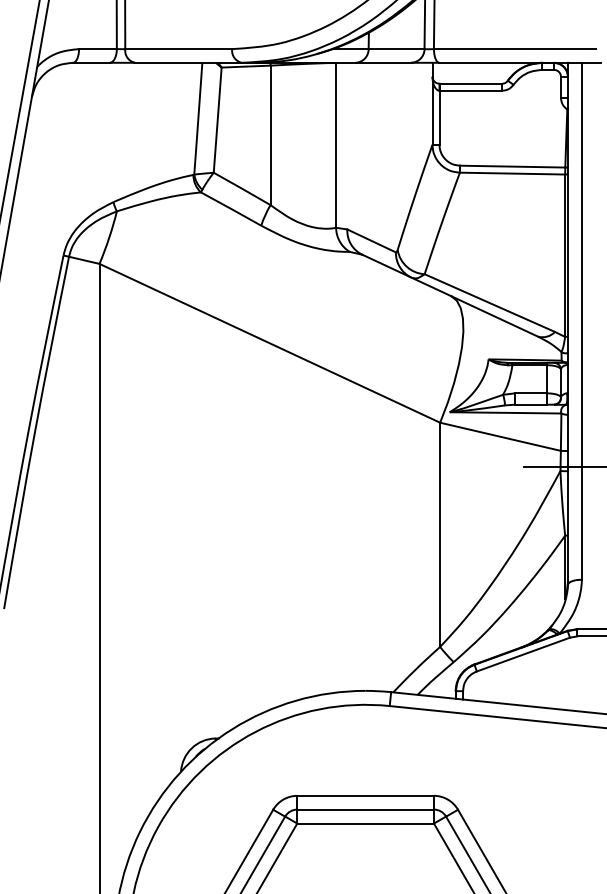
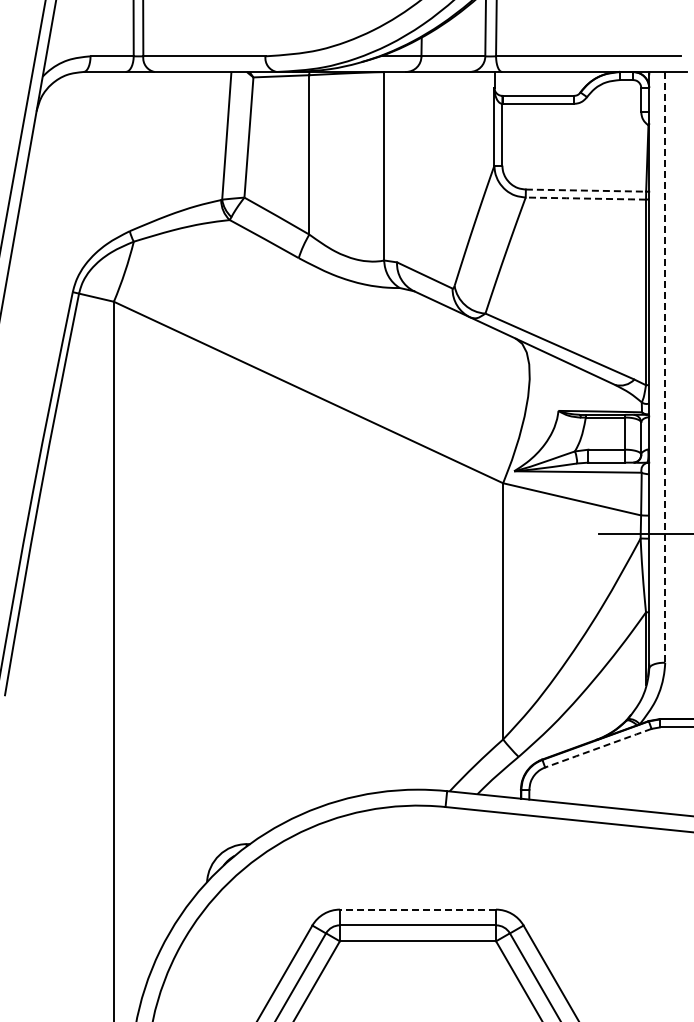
line: (513, 166) -> (586, 190), solid -> dashed
line: (512, 173) -> (585, 198), solid -> dashed
line: (582, 321) -> (665, 367), solid -> dashed
line: (523, 654) -> (598, 748), solid -> dashed
line: (366, 795) -> (418, 909), solid -> dashed

